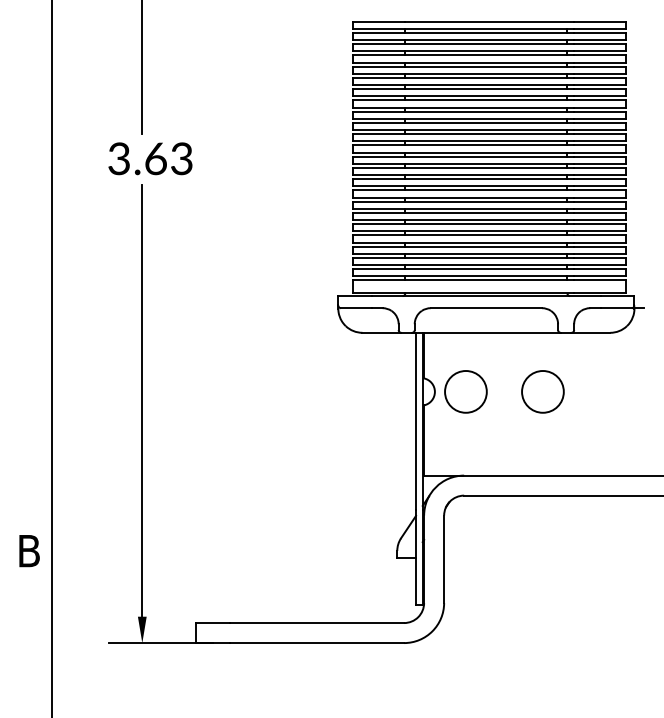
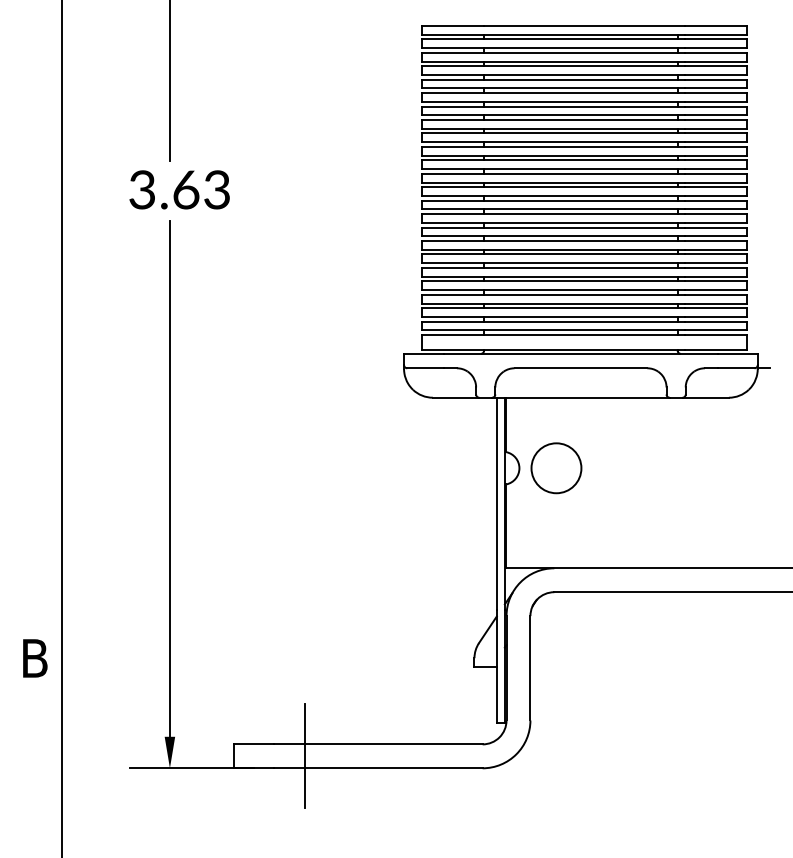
circle: (542, 391) -> (647, 467), removed
line: (255, 632) -> (305, 755), added

